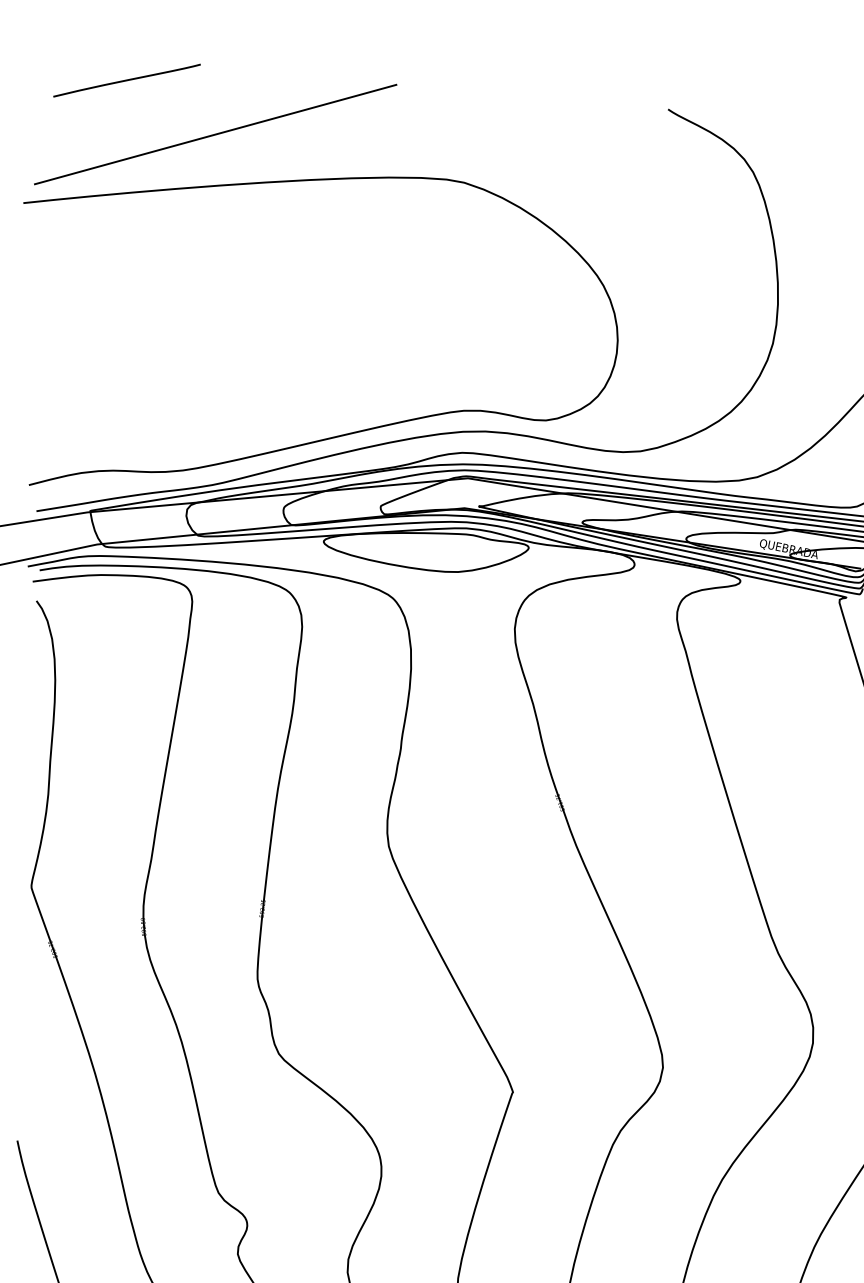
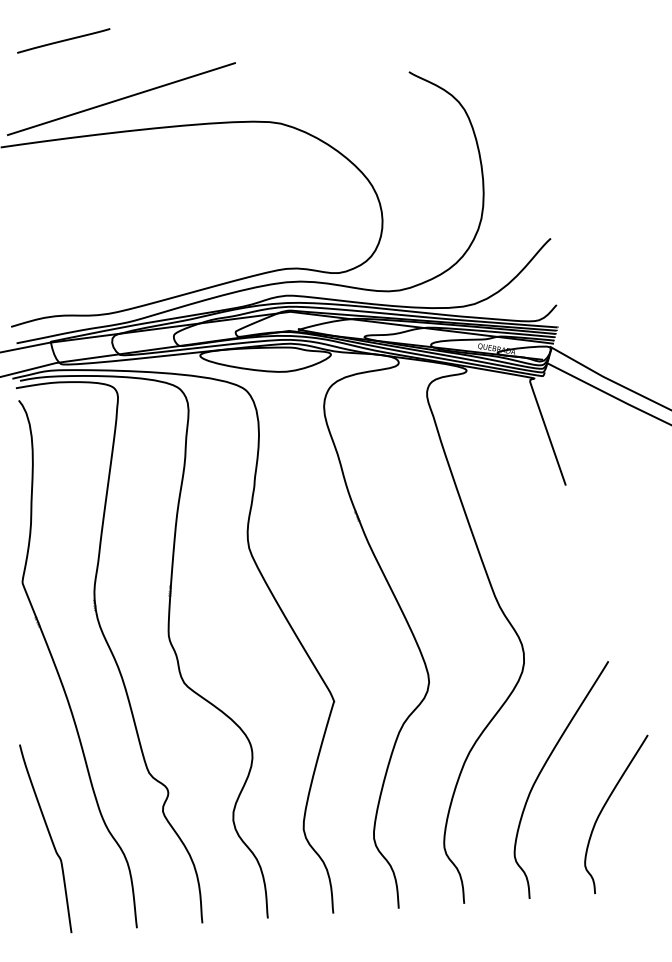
line: (126, 79) -> (63, 40), moved

